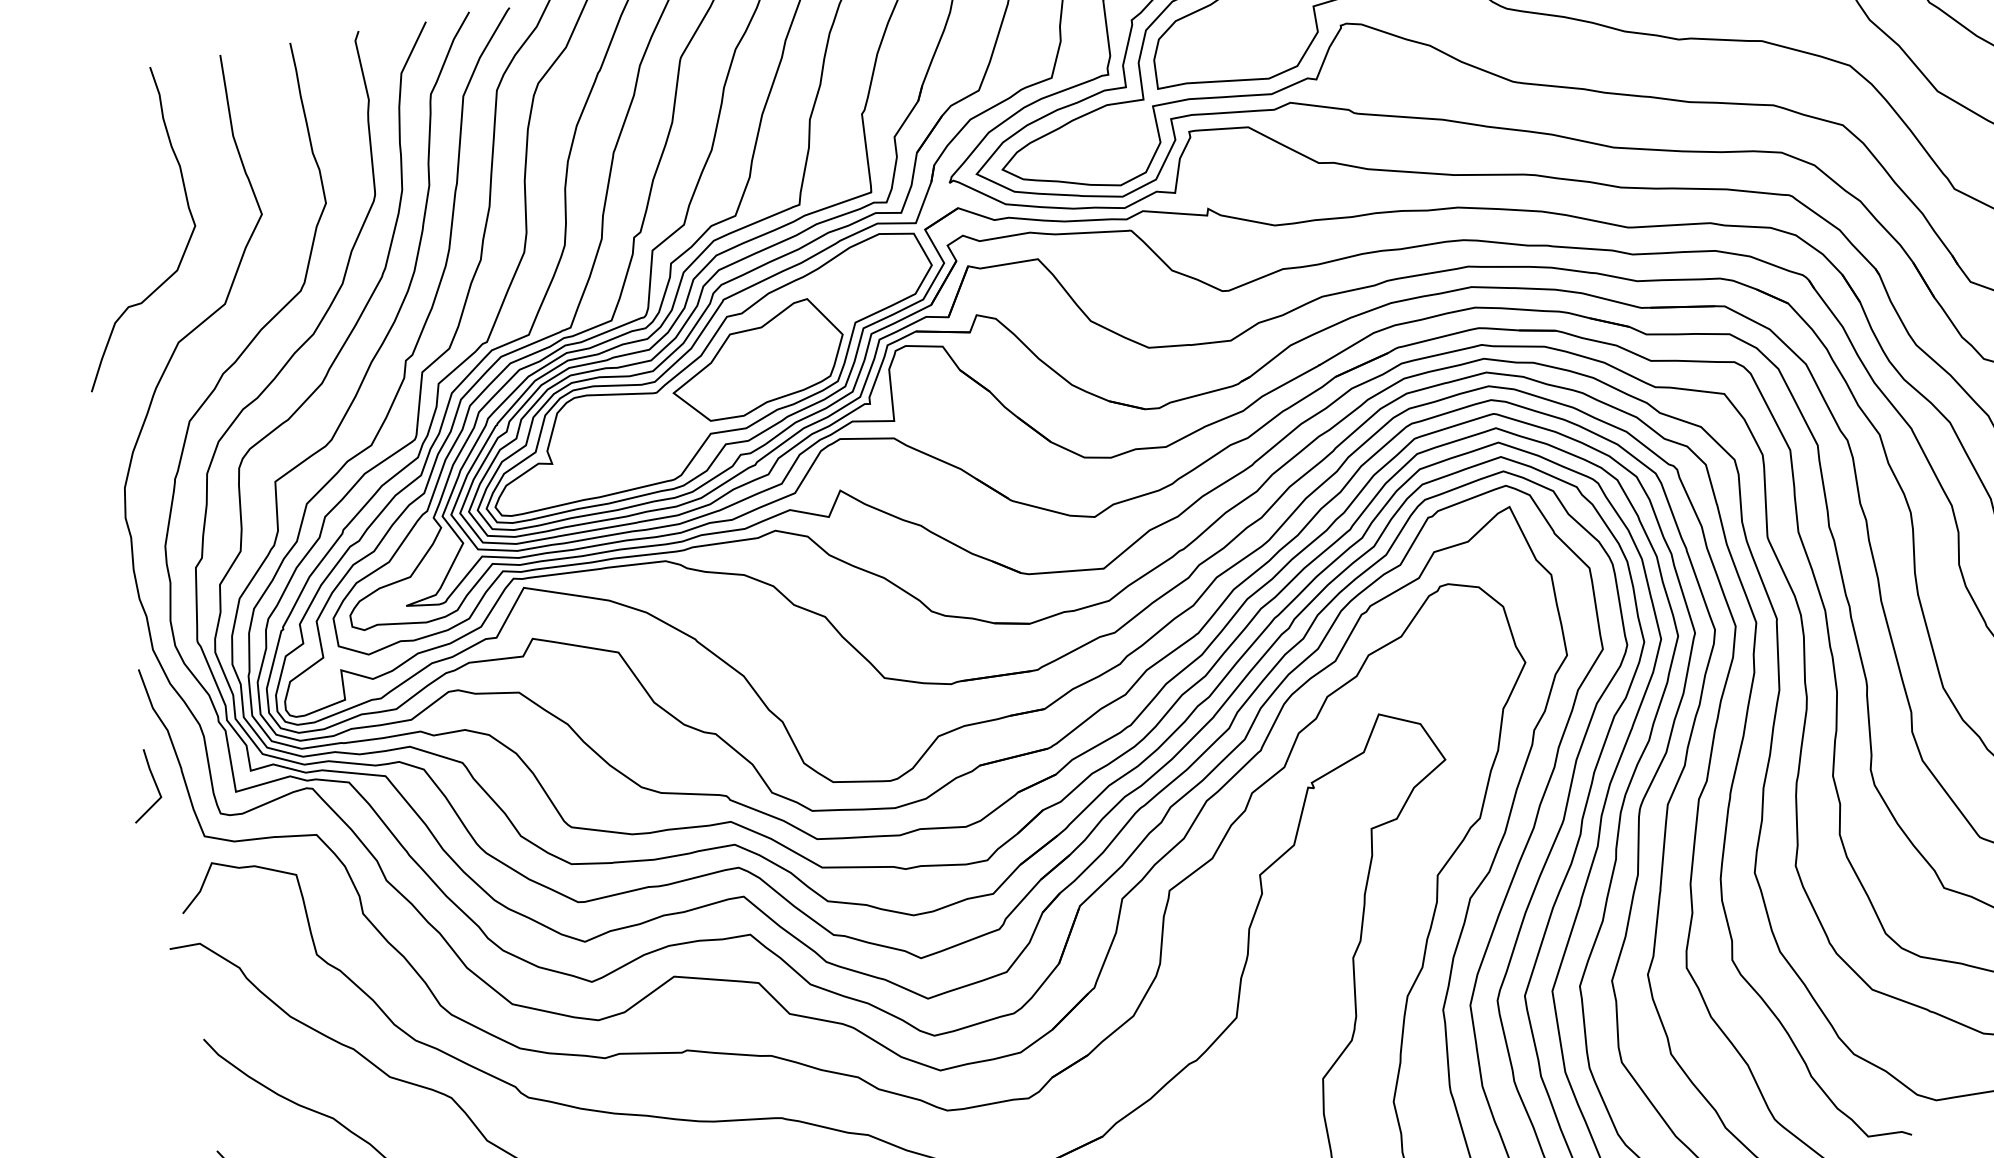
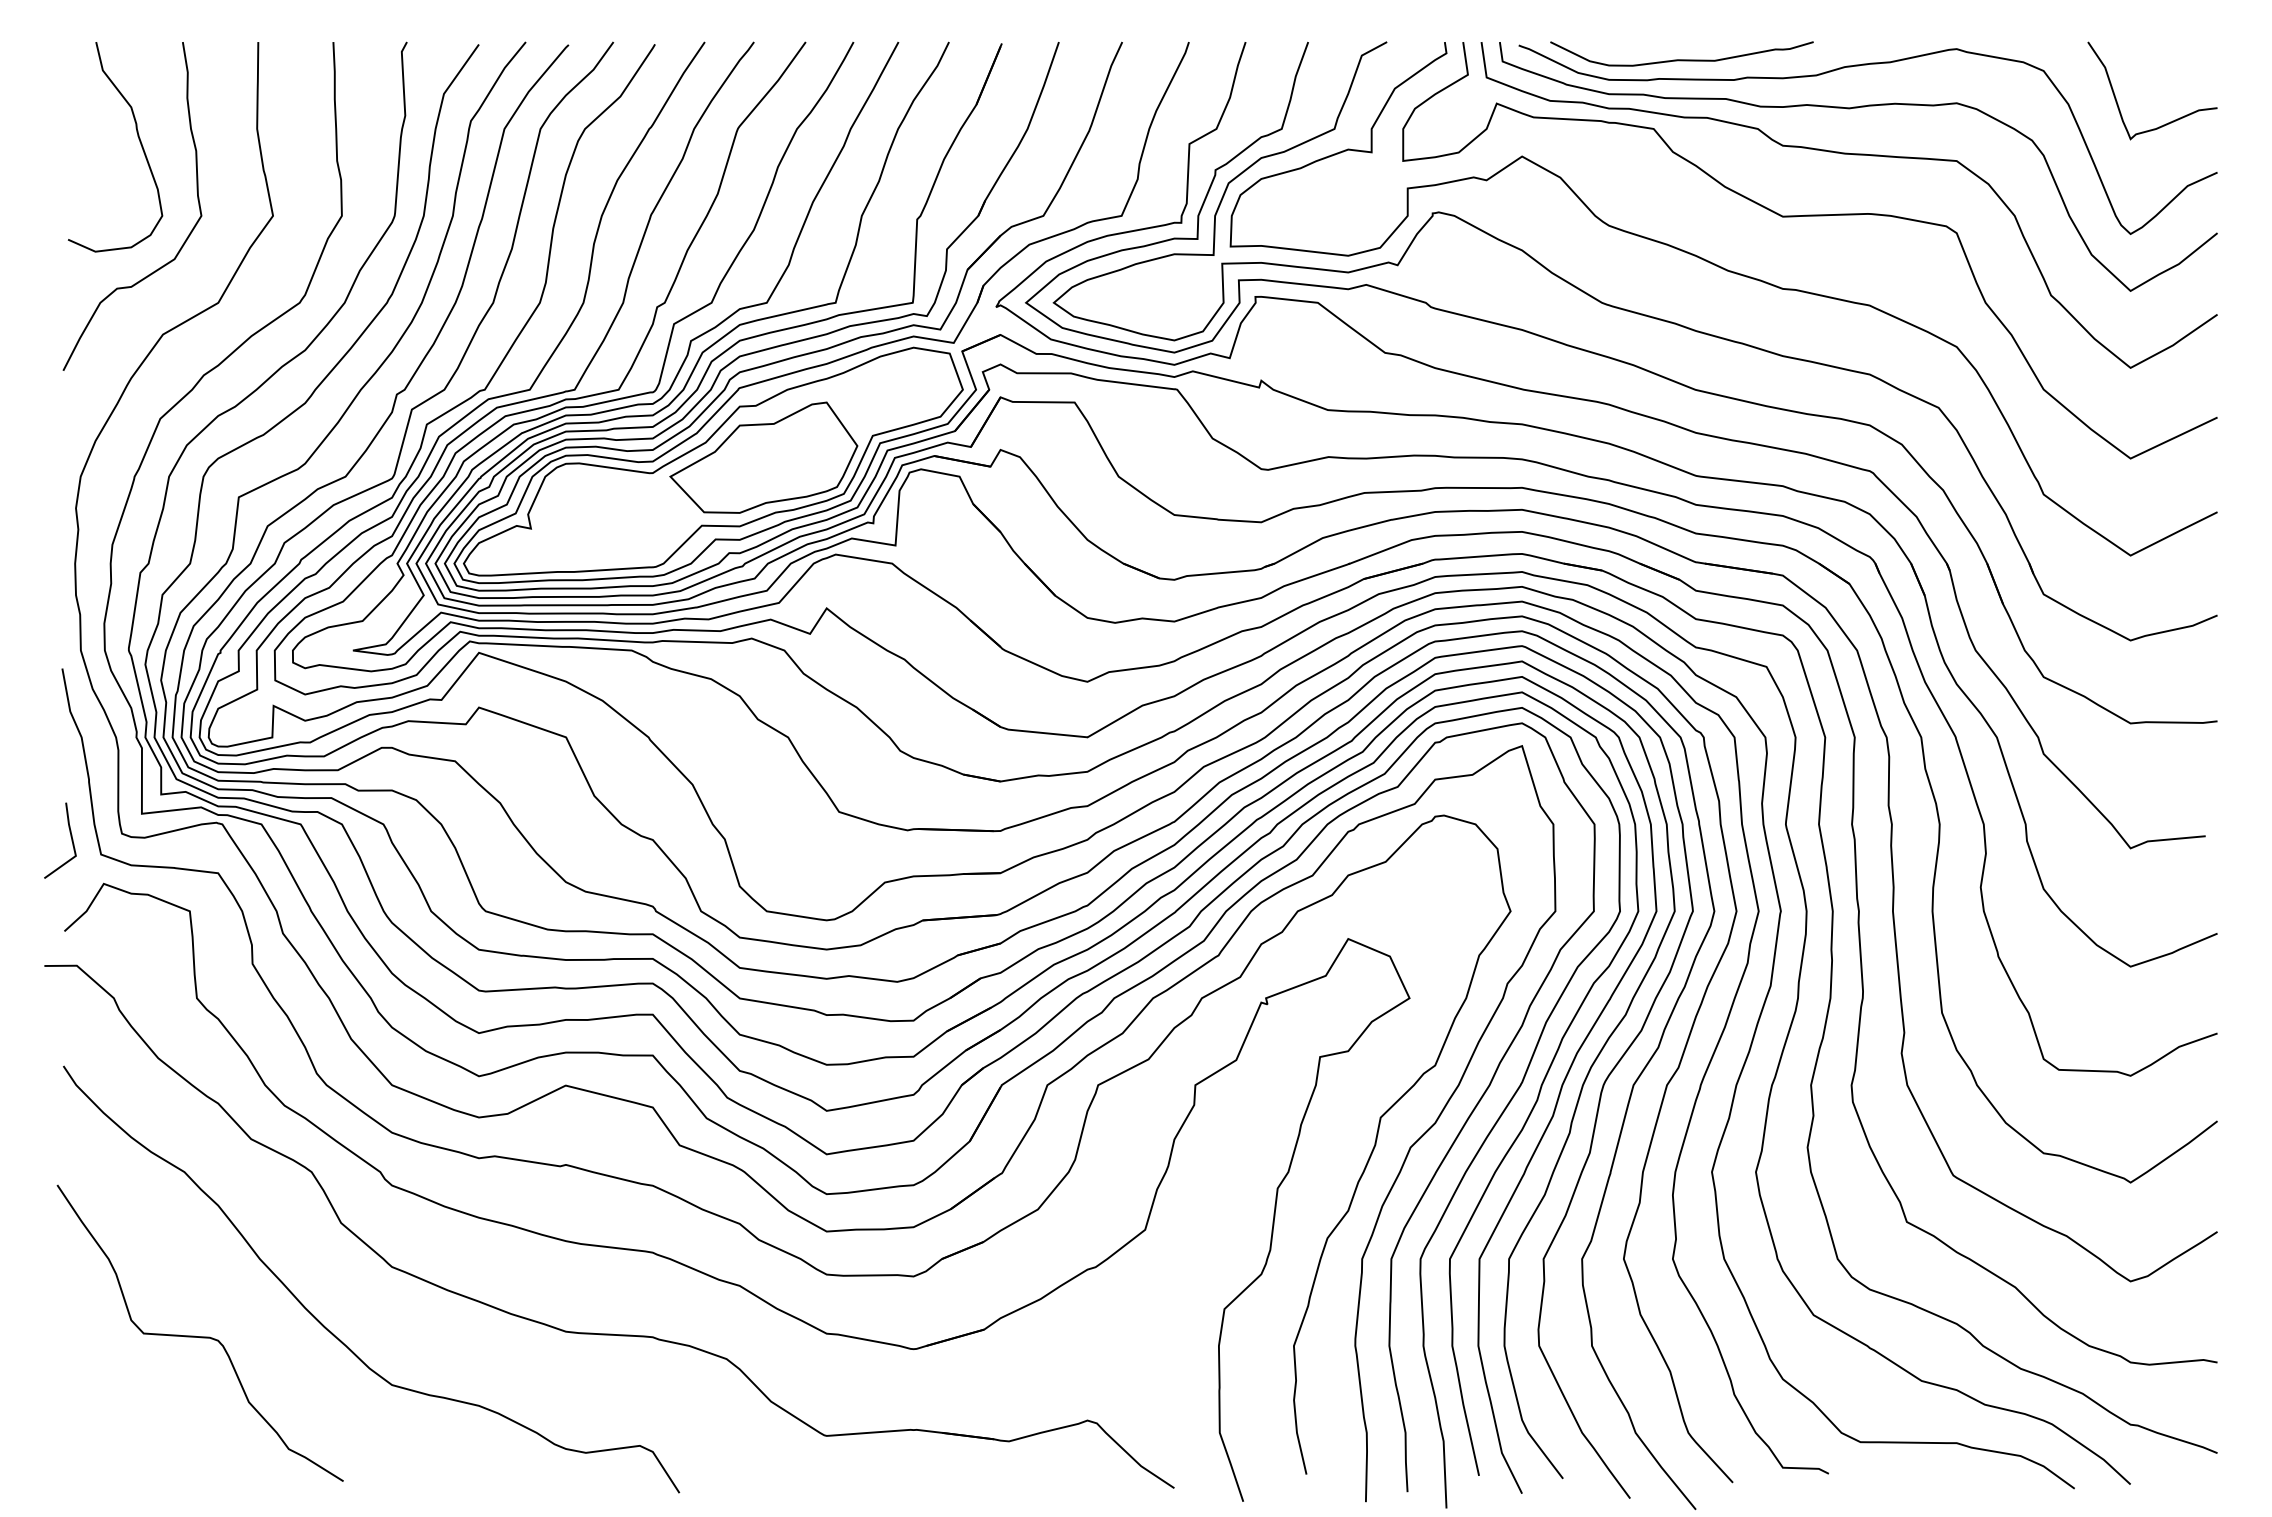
curve: (124, 164) -> (138, 139), added
line: (153, 780) -> (70, 836), moved

